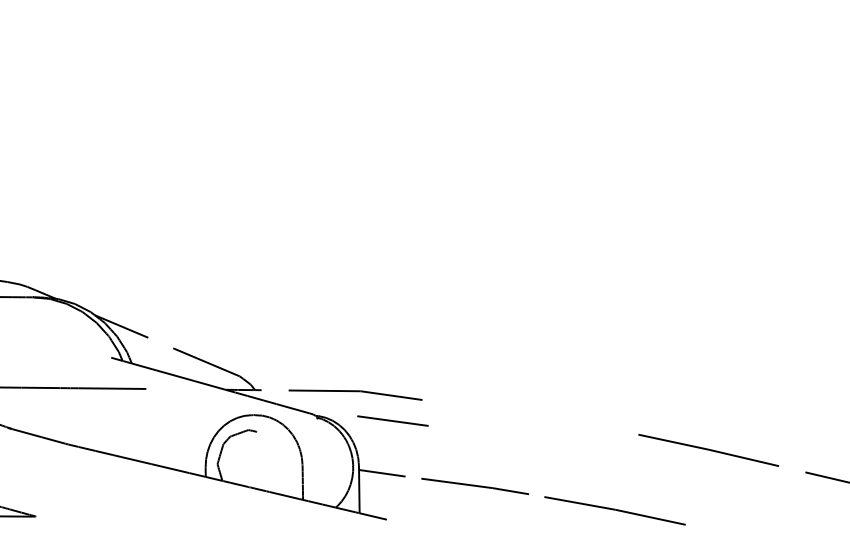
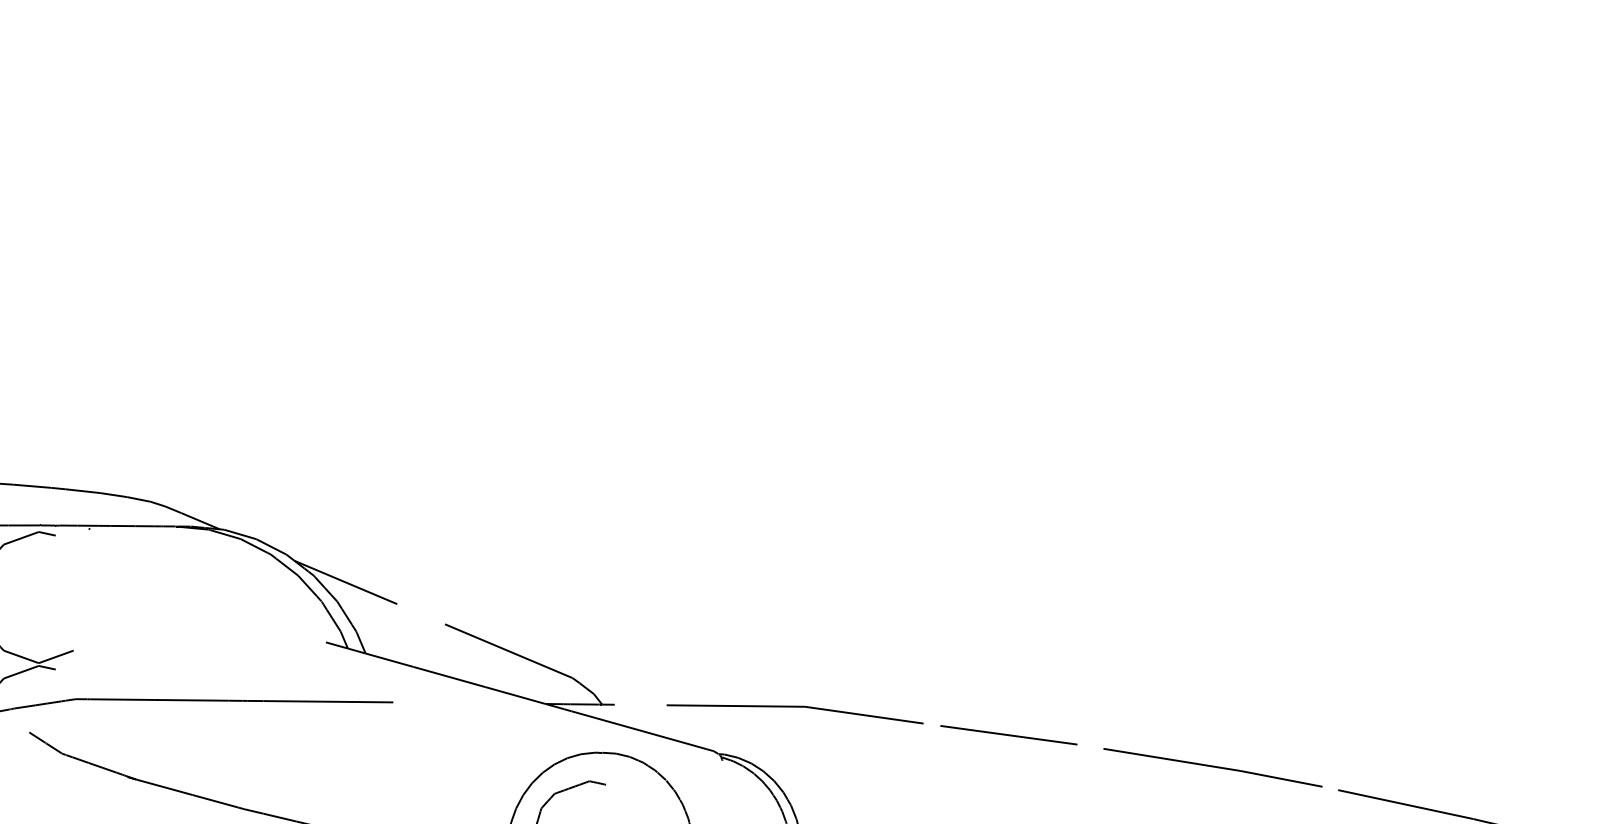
line: (392, 420) -> (1008, 734), moved
line: (573, 422) -> (1213, 766), added

